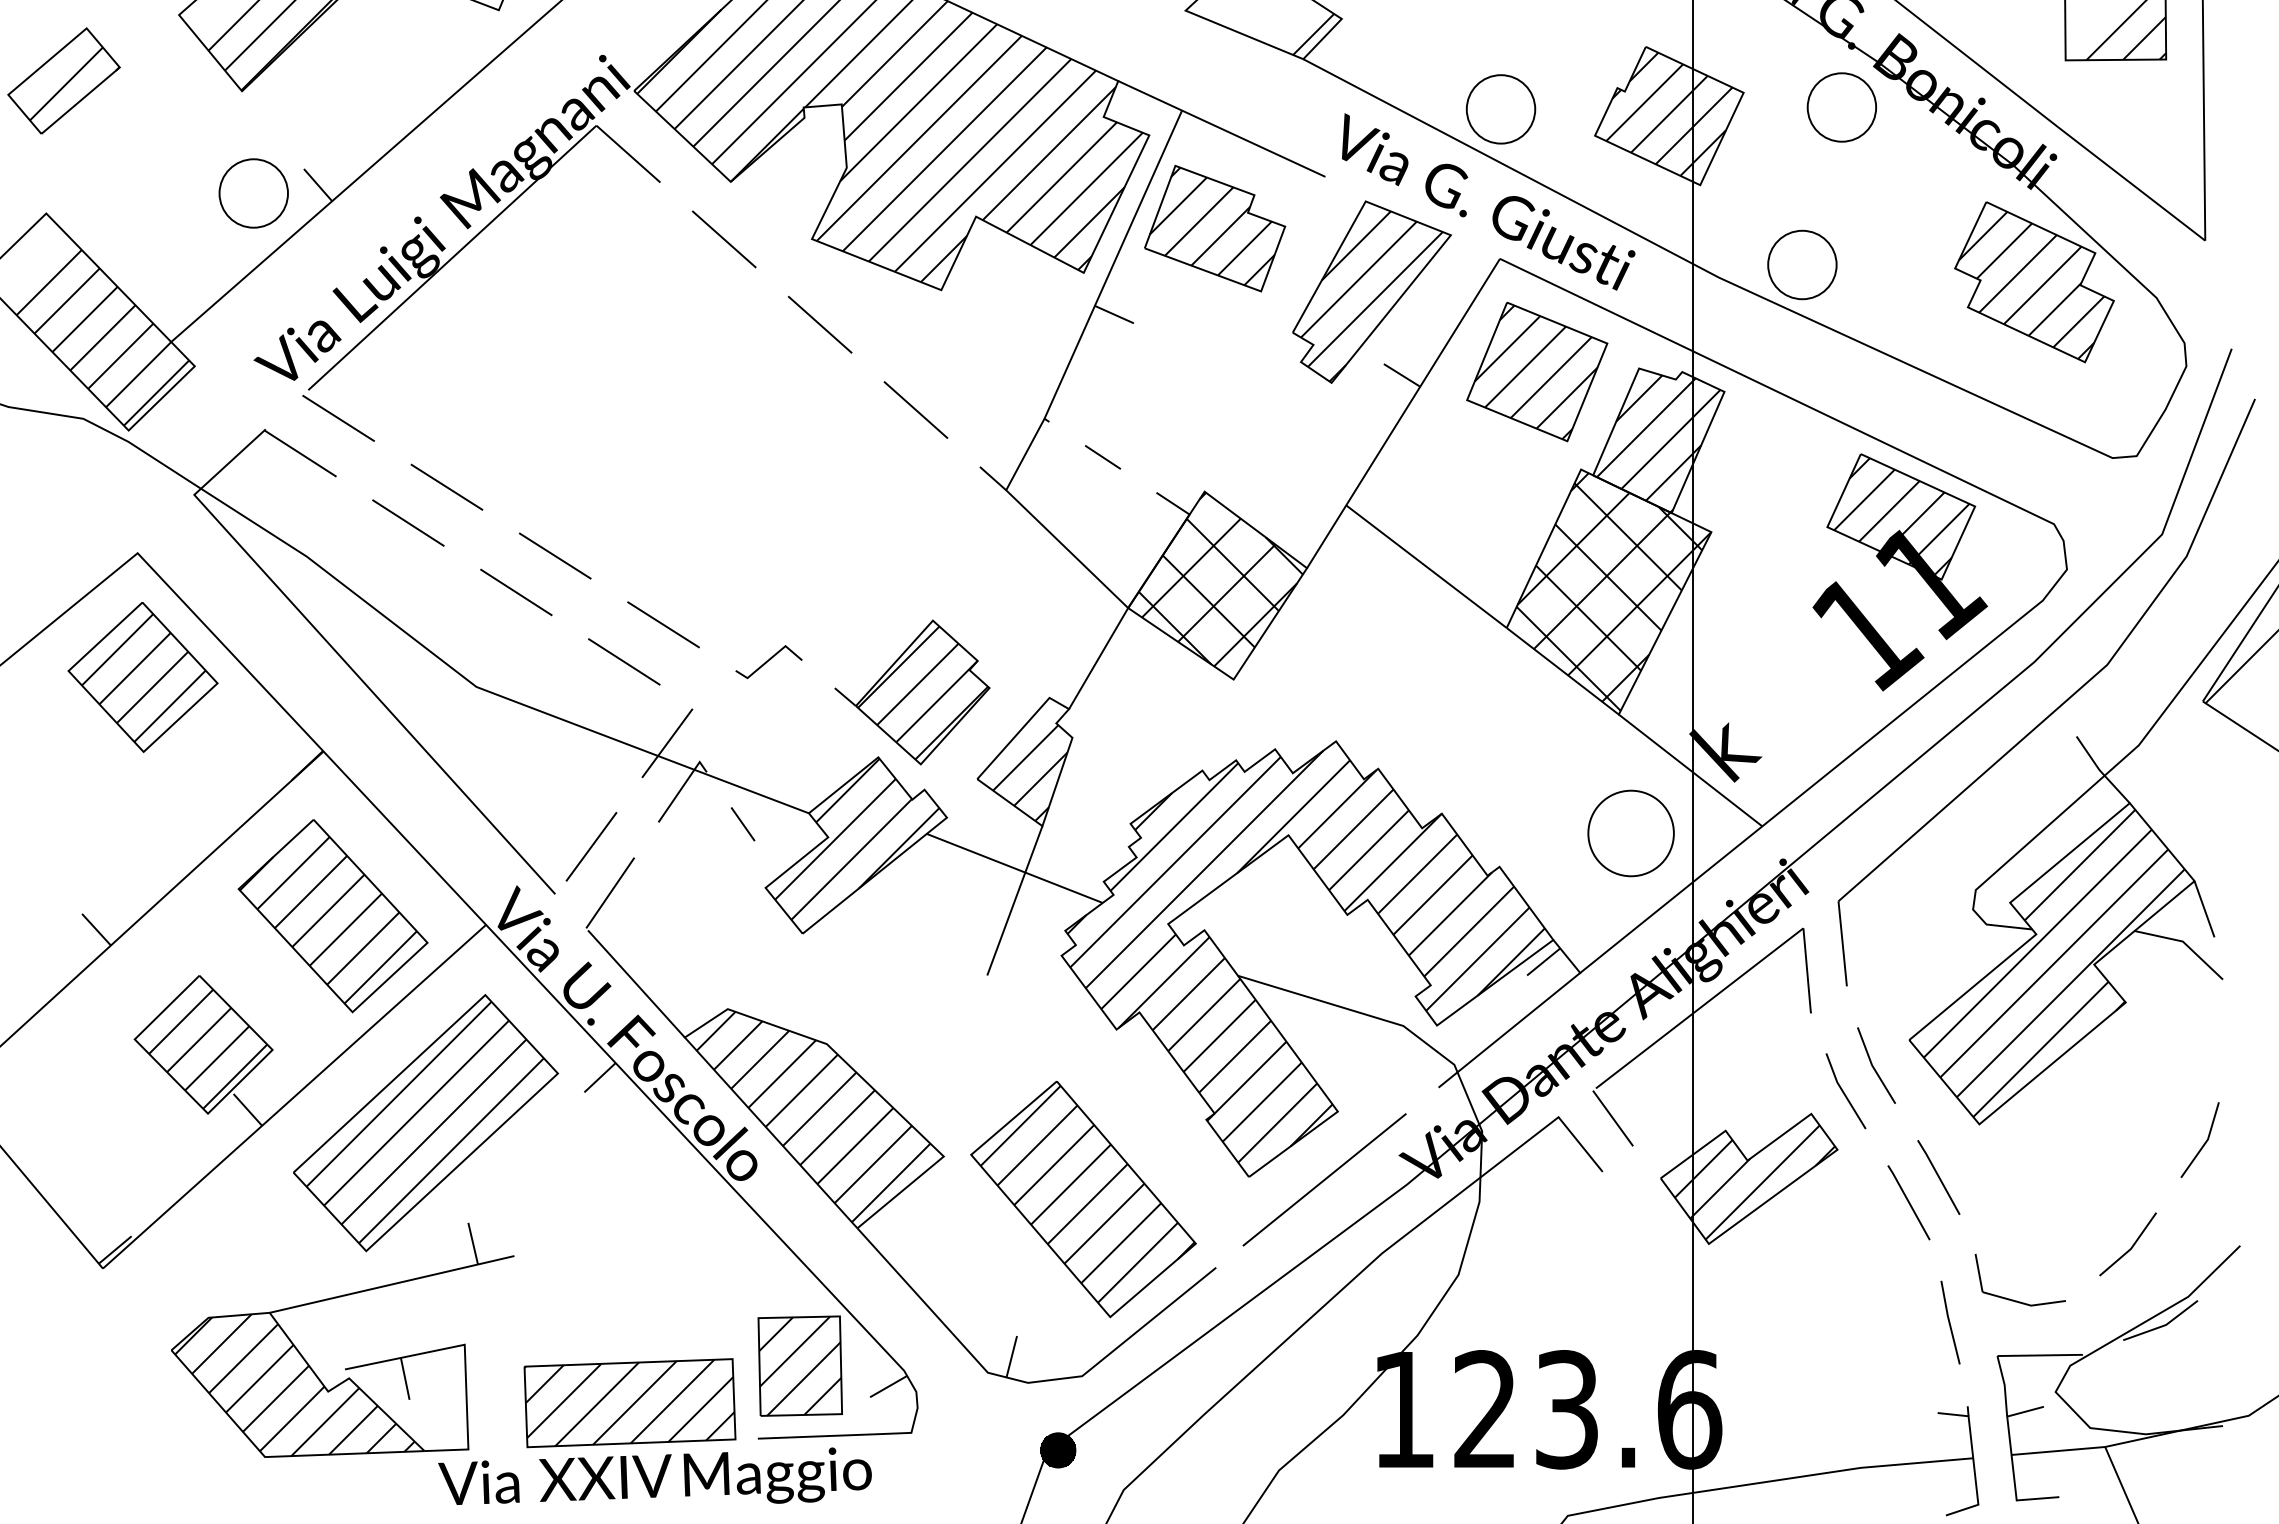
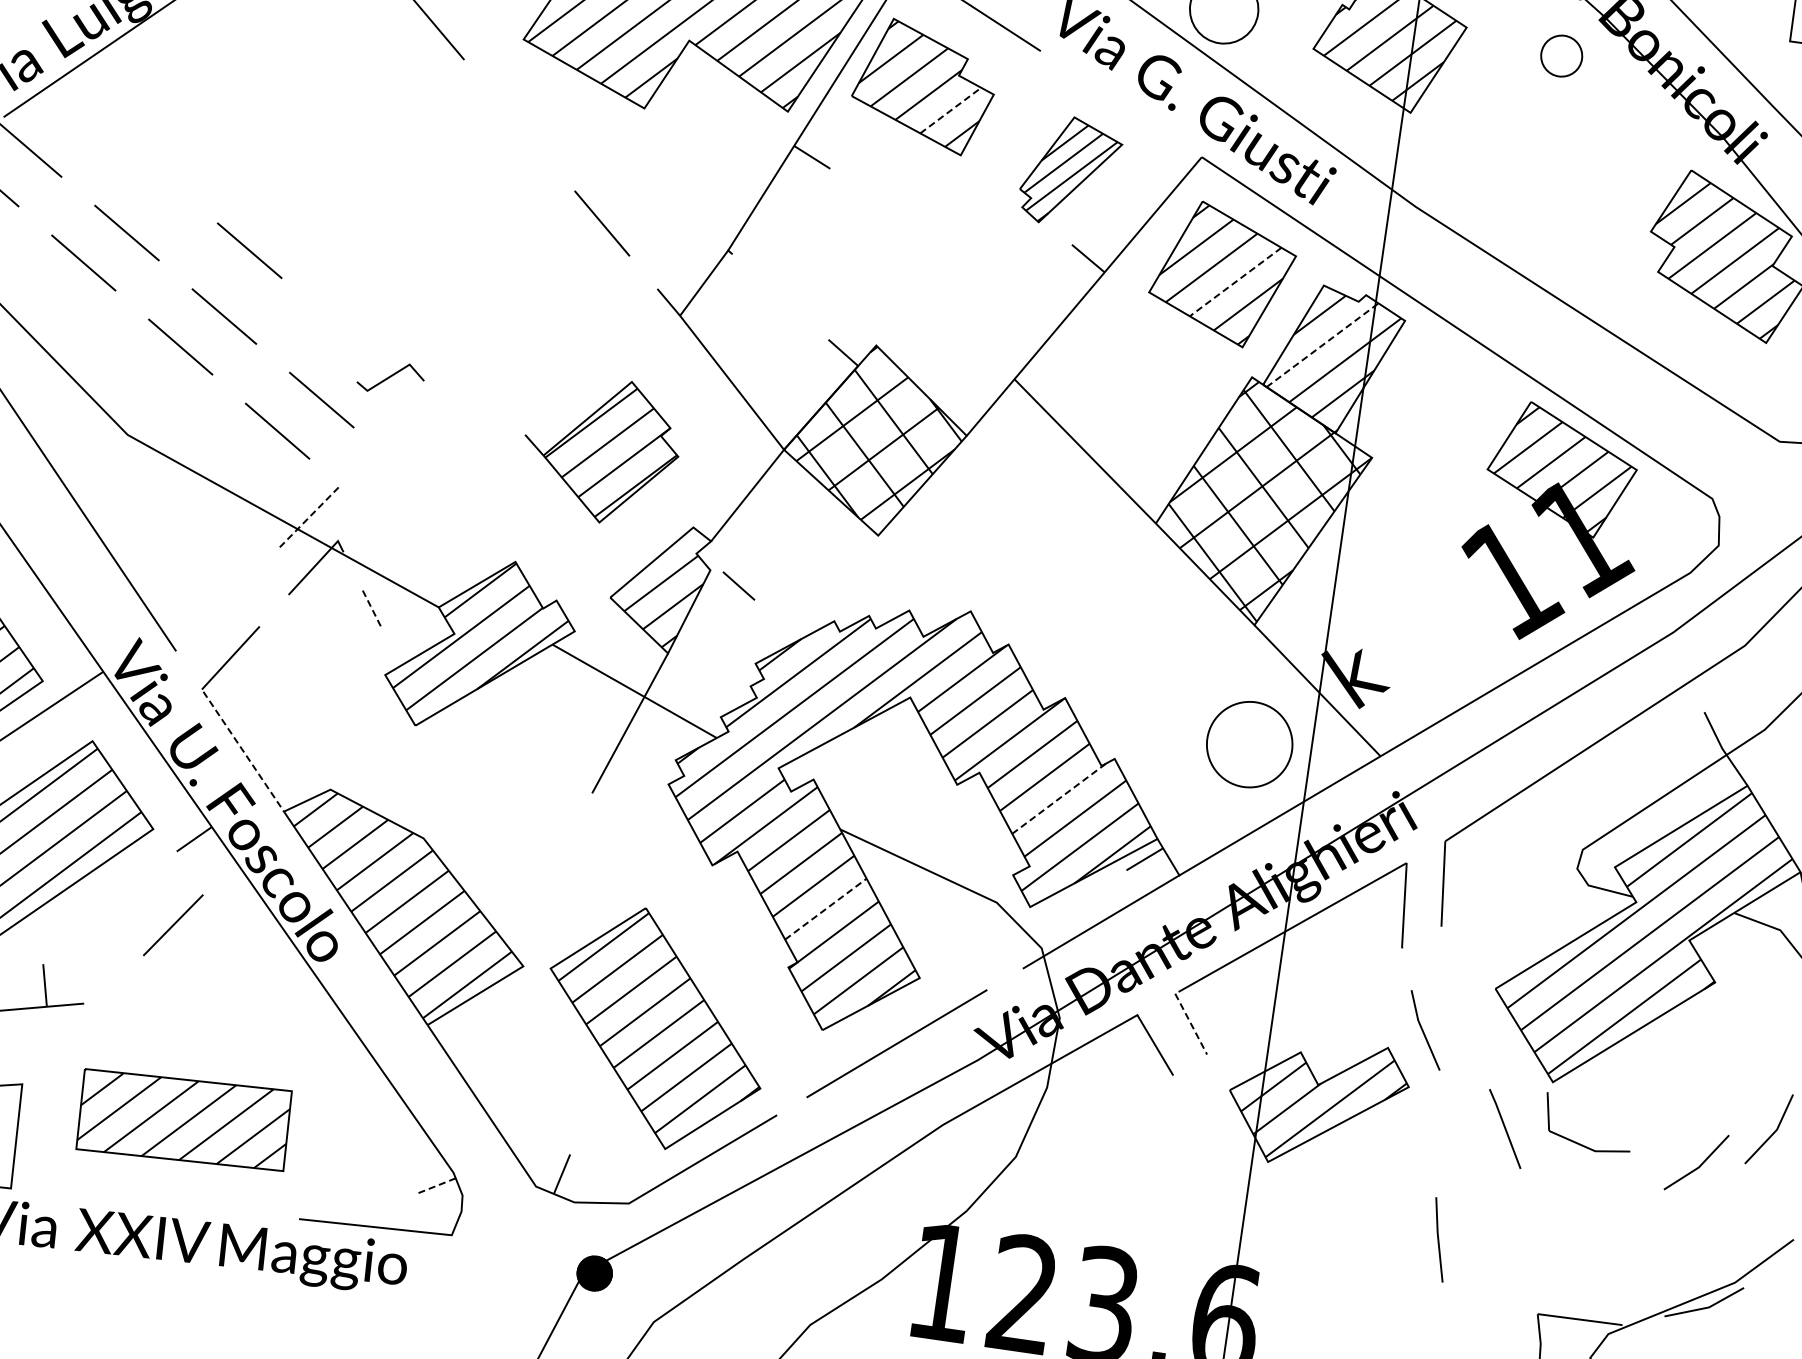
part: (1841, 107) -> (1561, 56), size x0.6
line: (1245, 248) -> (951, 110), solid -> dashed
part: (1802, 264) -> (1500, 205), removed
part: (1371, 291) -> (1070, 171), size x0.6
line: (820, 324) -> (519, 125), removed
line: (1550, 377) -> (1234, 281), solid -> dashed
line: (1646, 427) -> (1322, 345), solid -> dashed
line: (1102, 457) -> (738, 586), moved
line: (570, 486) -> (249, 249), added
line: (768, 661) -> (390, 377), moved
part: (912, 692) -> (601, 450), moved
line: (667, 743) -> (308, 518), solid -> dashed
line: (743, 824) -> (372, 609), solid -> dashed
line: (591, 846) -> (173, 924), moved
line: (1450, 914) -> (1059, 799), solid -> dashed
line: (636, 984) -> (243, 752), solid -> dashed
line: (1235, 1056) -> (826, 908), solid -> dashed
line: (1874, 1067) -> (1457, 1010), removed
line: (1613, 1118) -> (1191, 1024), solid -> dashed
line: (1908, 1202) -> (1471, 1149), removed
line: (2130, 1247) -> (1698, 1165), moved
part: (2013, 1299) -> (1578, 1142), moved
line: (1950, 1322) -> (1439, 1239), moved
part: (799, 1365) -> (350, 1152), removed
line: (888, 1386) -> (435, 1186), solid -> dashed
part: (629, 1403) -> (183, 1120), moved

